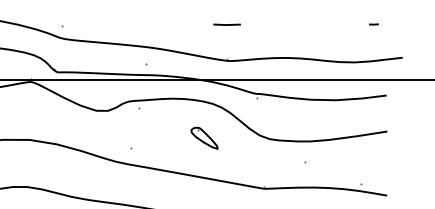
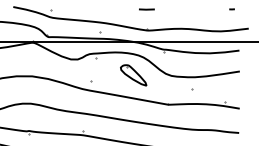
part: (204, 138) -> (133, 75), size x1.67

